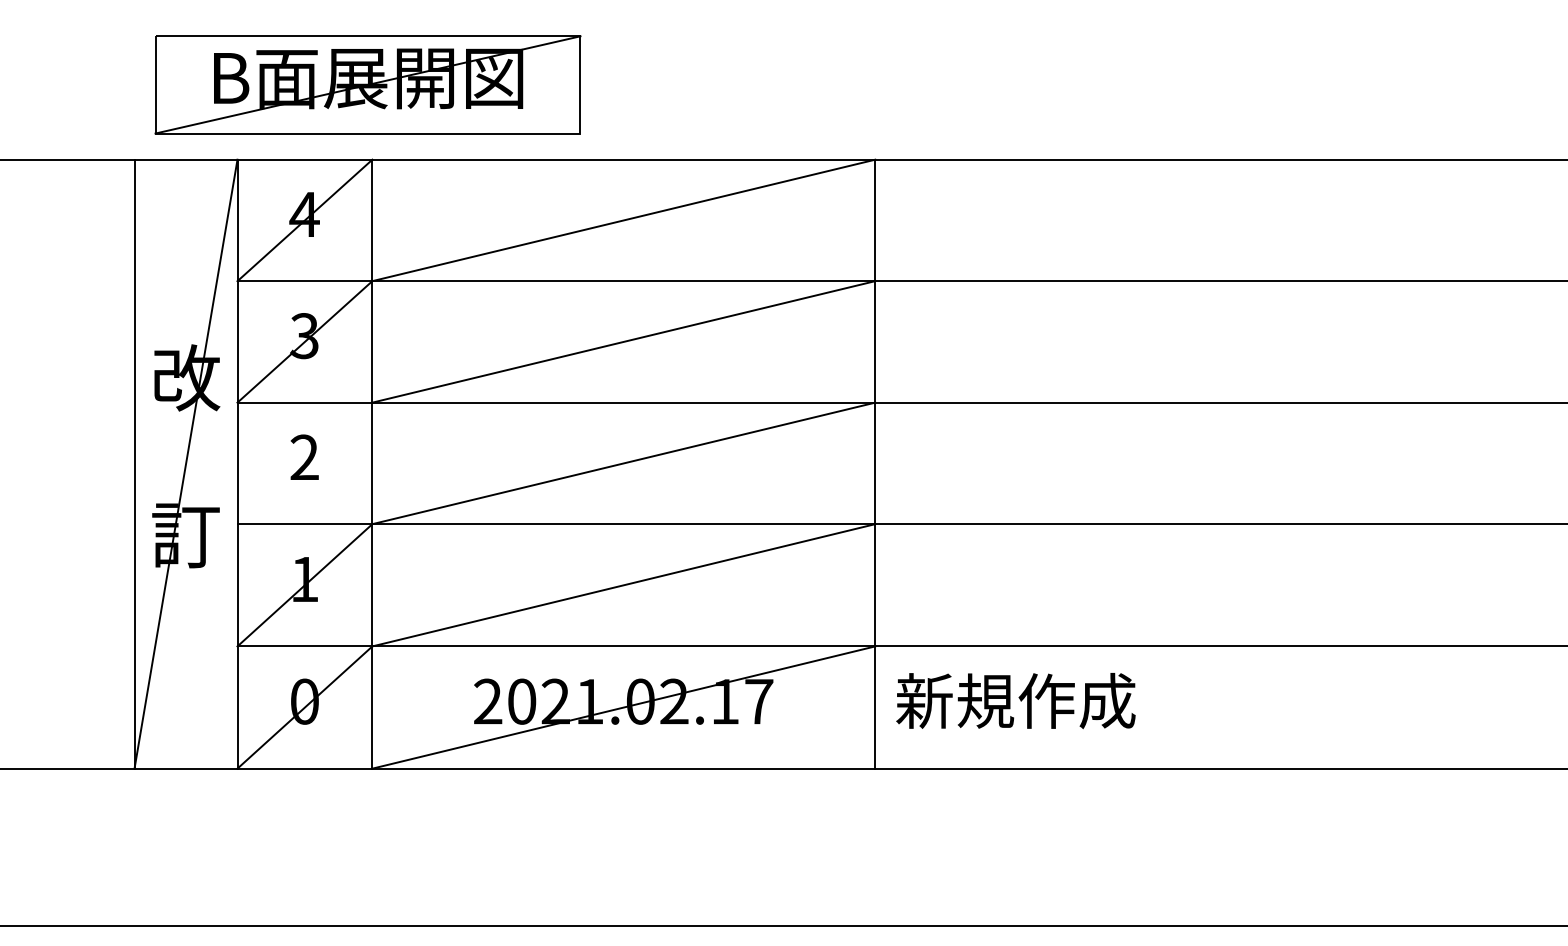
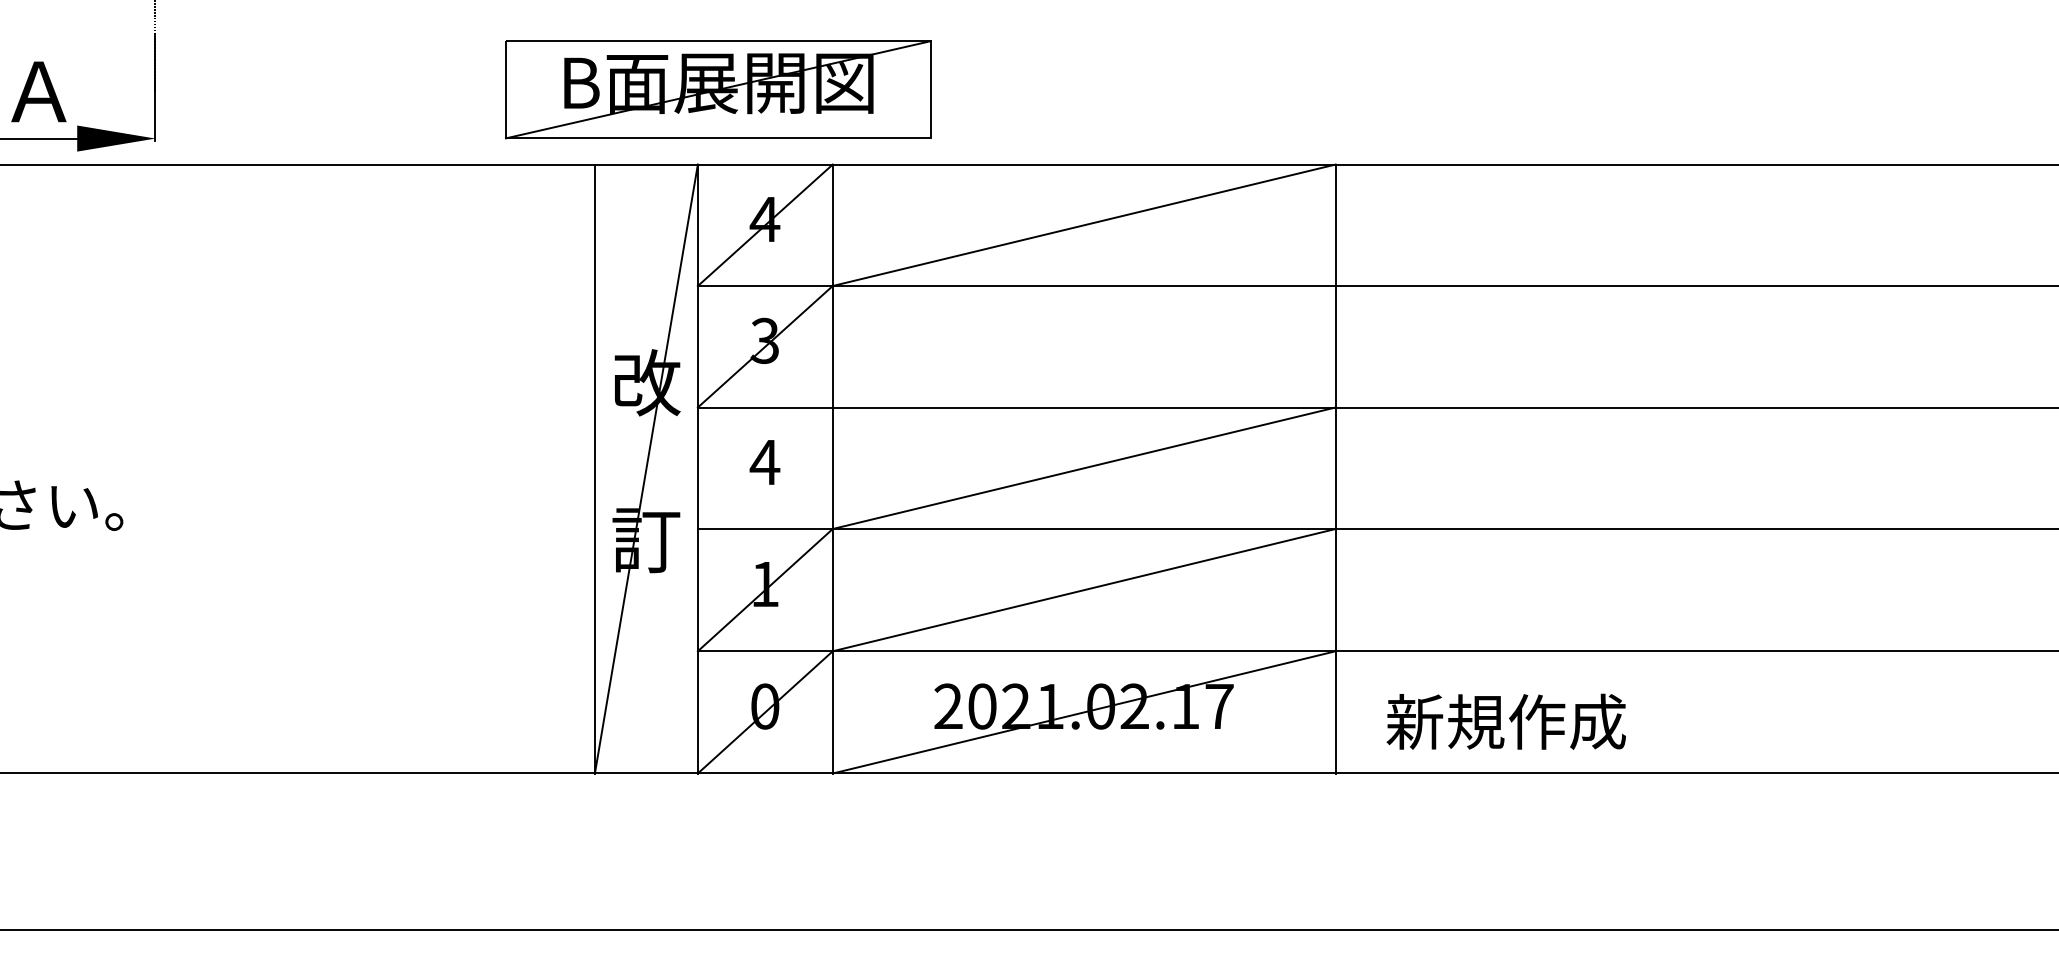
part: (368, 84) -> (718, 89), moved
line: (623, 341) -> (1083, 346), removed
text: (304, 456) -> (764, 461), 2 -> 4
text: (1015, 700) -> (1505, 721), moved

